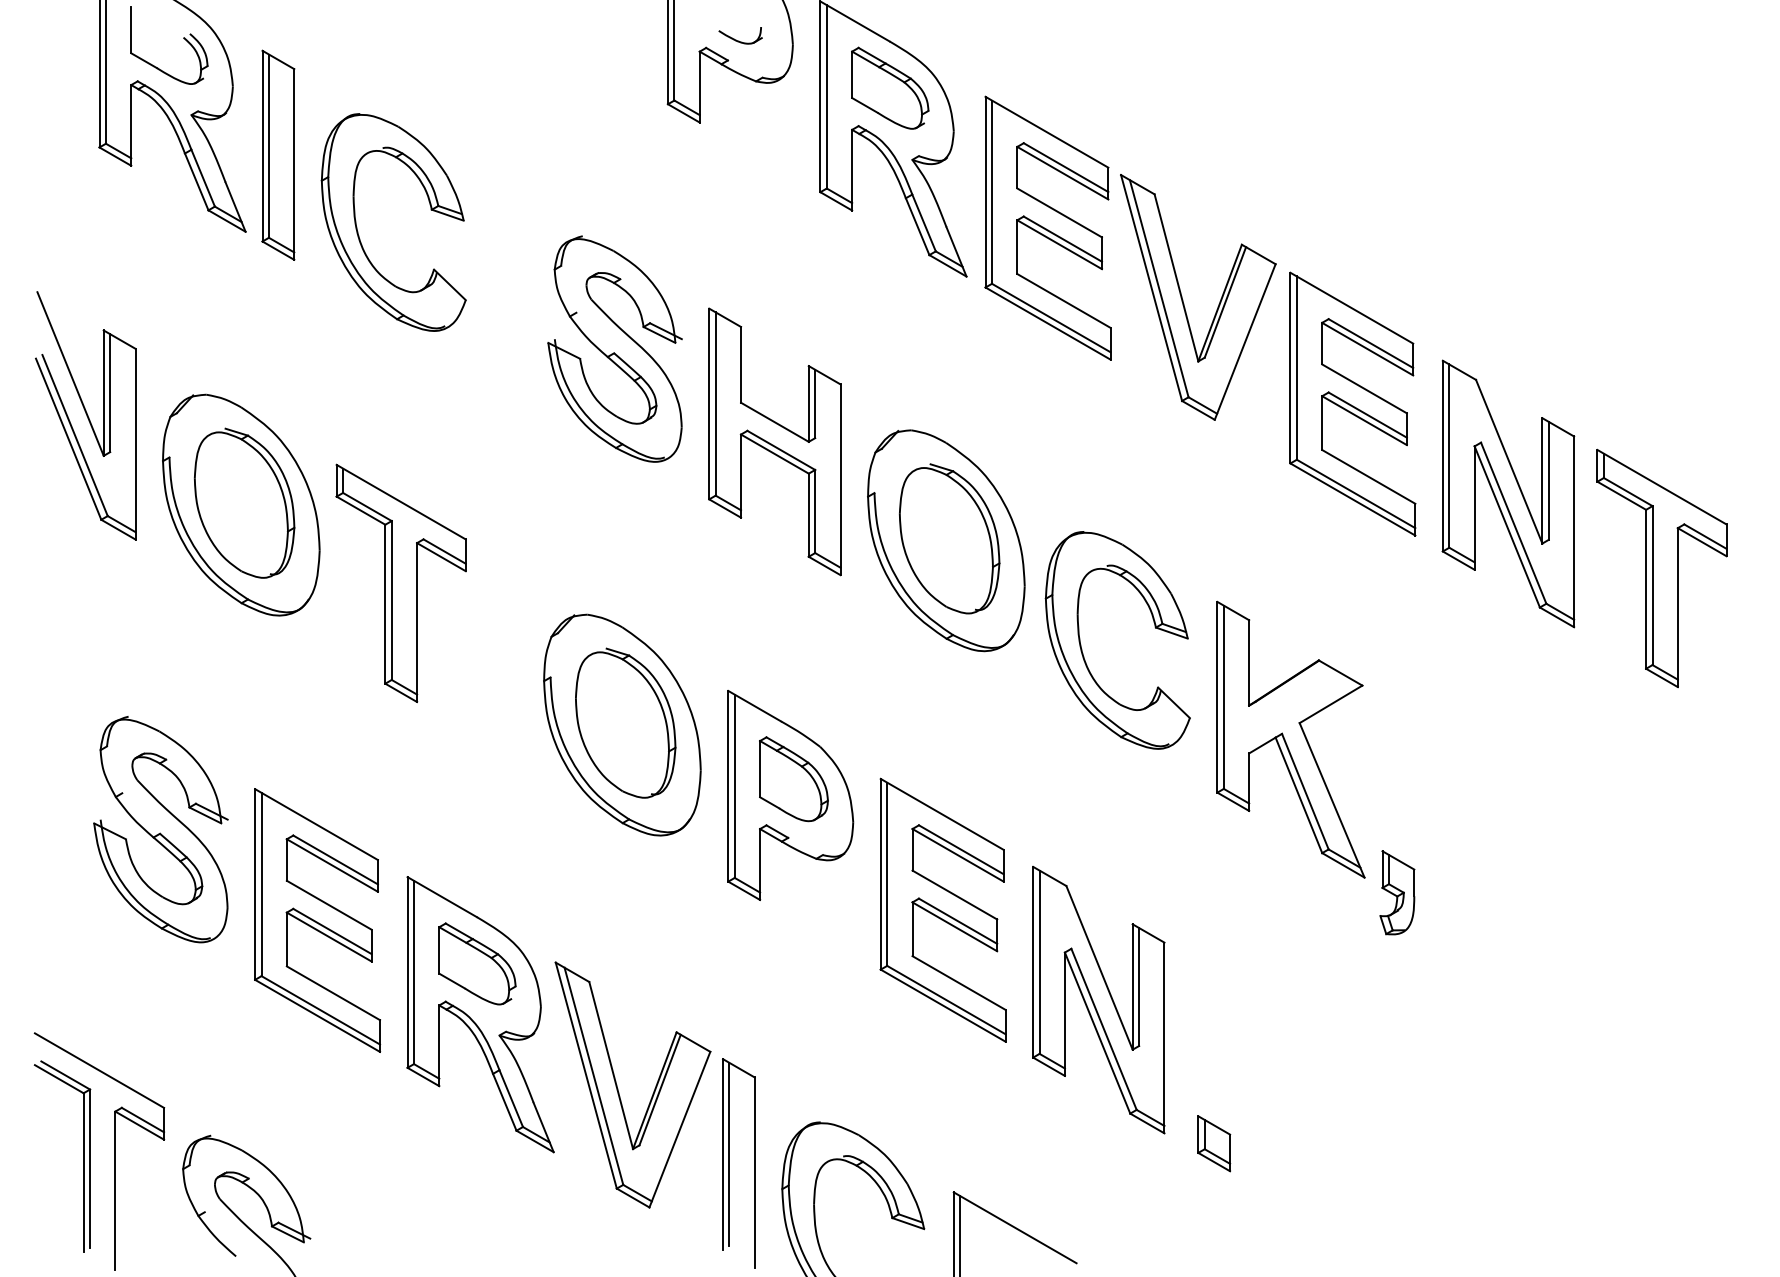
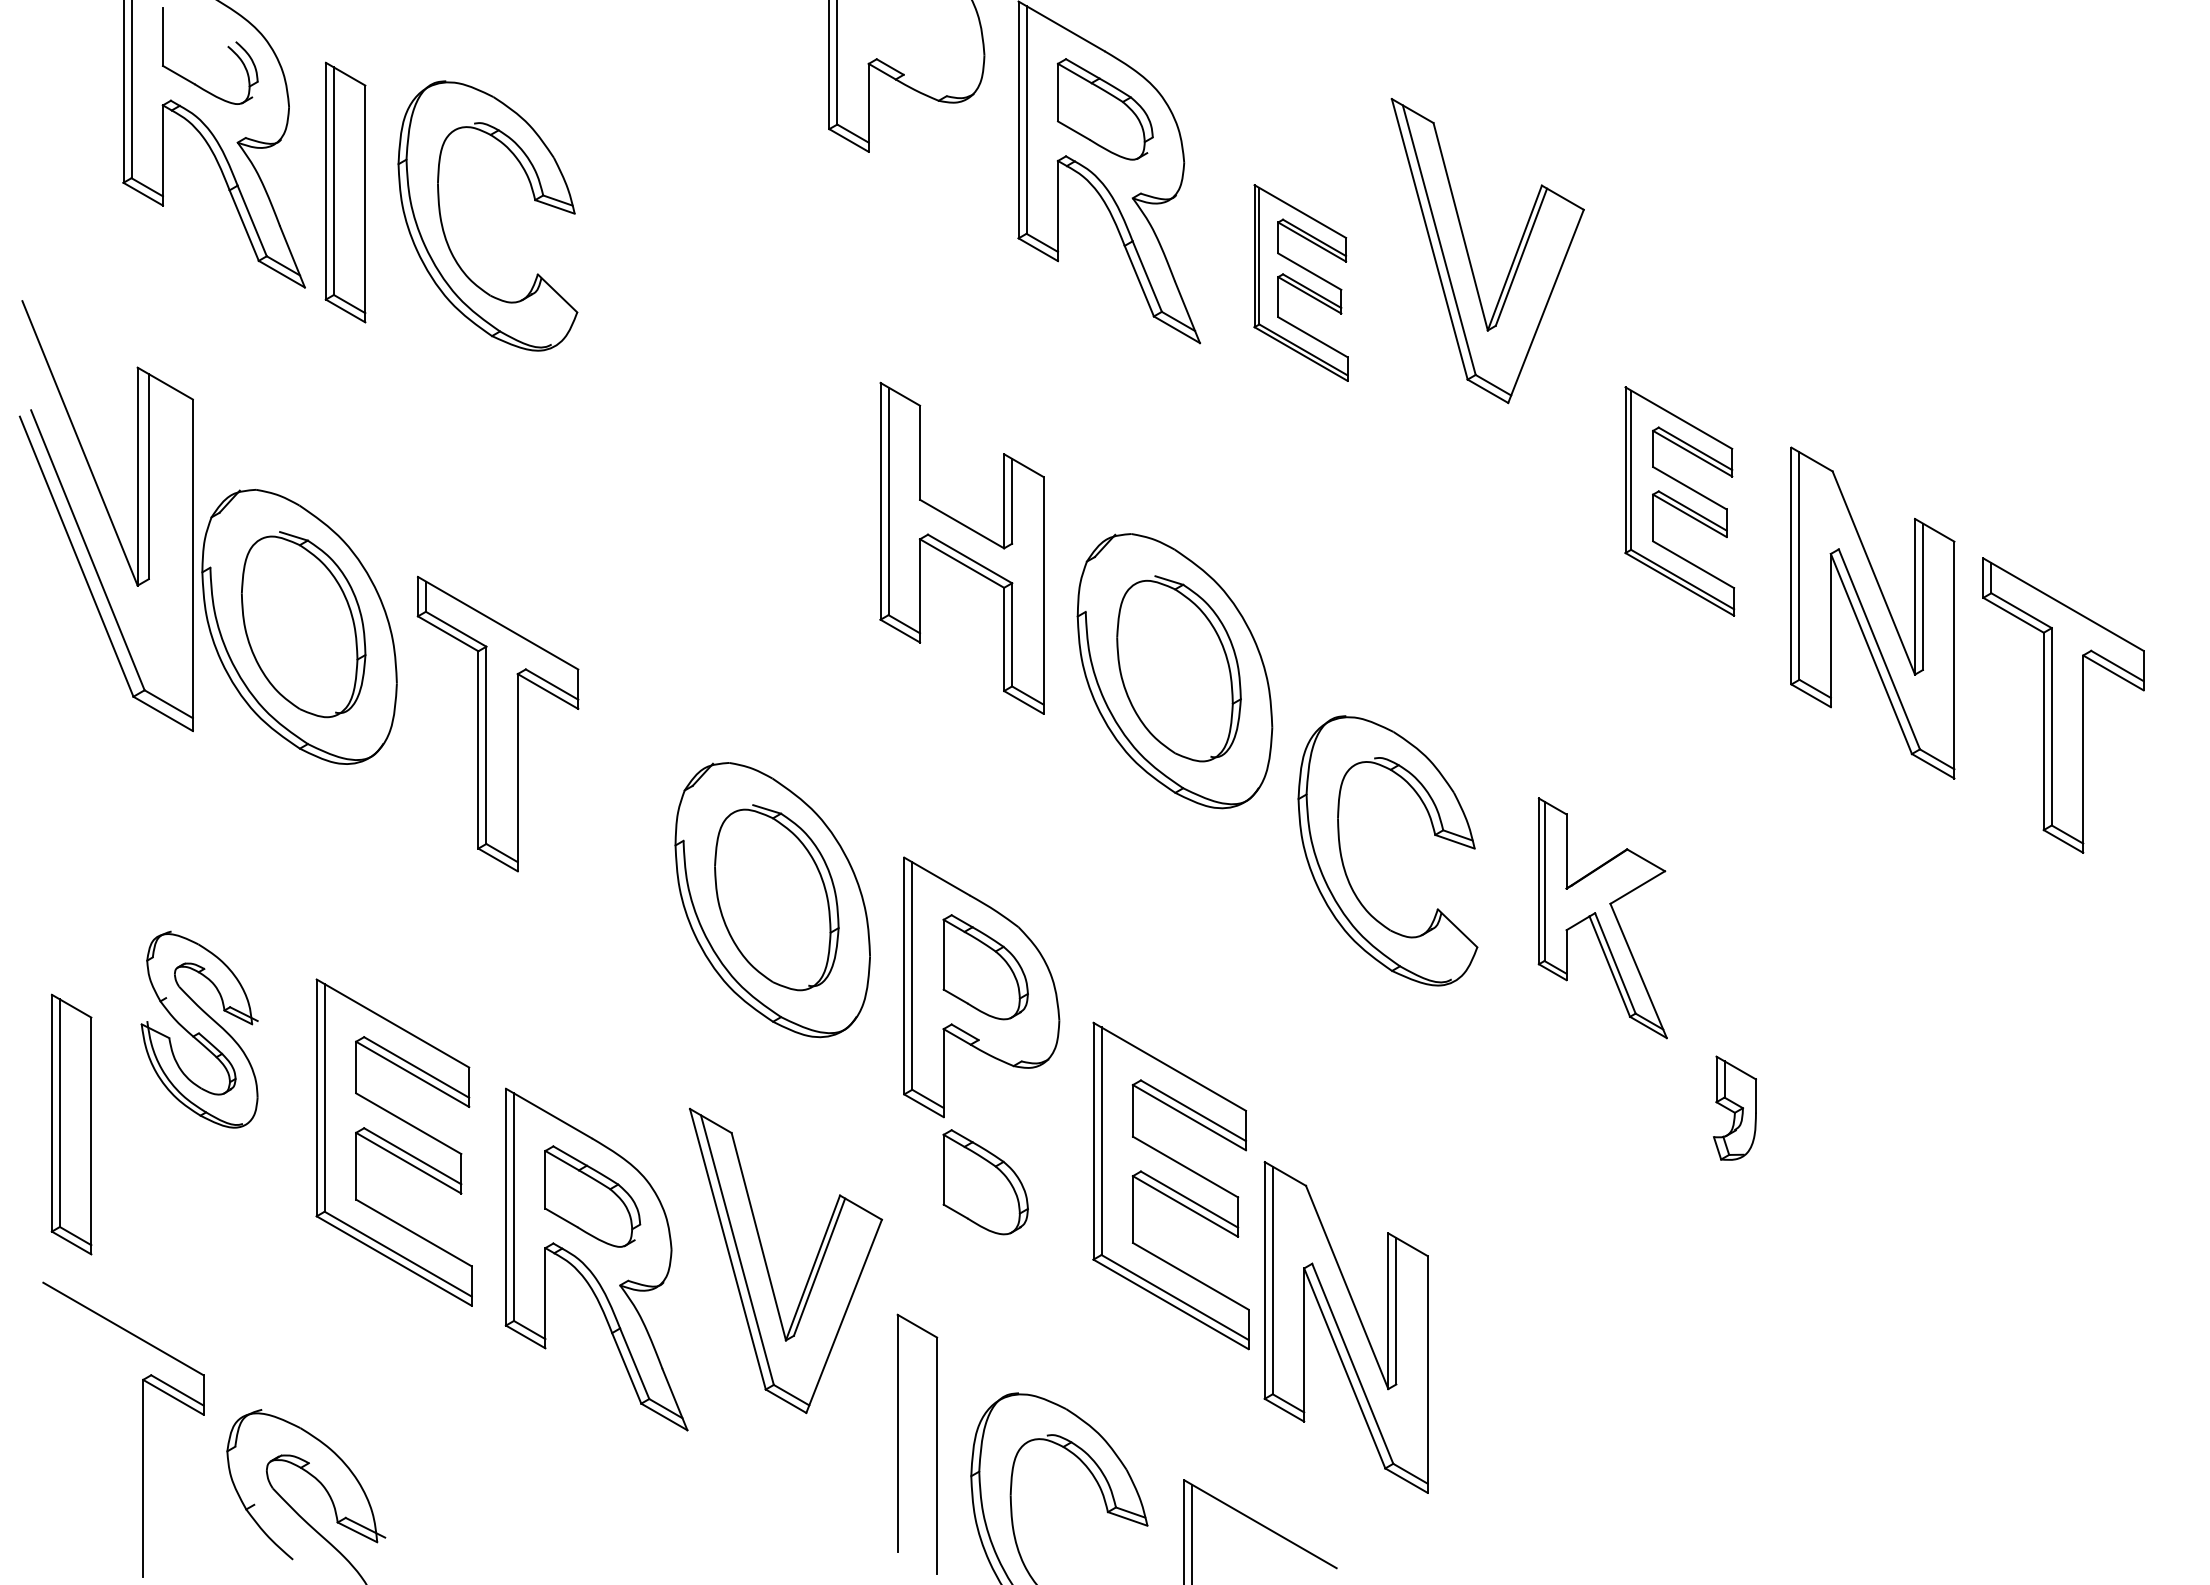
part: (739, 40) -> (918, 50), removed
part: (1047, 227) -> (1300, 282), size x0.6
part: (358, 230) -> (443, 226), moved
part: (1183, 301) -> (1469, 255), moved
part: (614, 349) -> (763, 433), removed
part: (1352, 404) -> (1679, 501), size x0.7
part: (85, 415) -> (106, 515), size x1.4
part: (1082, 648) -> (1343, 860), moved
part: (1290, 739) -> (1602, 918), size x0.7
part: (160, 829) -> (199, 1029), size x0.7
part: (57, 905) -> (71, 1124), added
part: (942, 909) -> (1170, 1185), moved
part: (793, 952) -> (985, 1182), added
part: (1098, 1000) -> (1345, 1327), moved
part: (618, 1088) -> (767, 1265), moved
part: (1214, 1143) -> (1507, 1419), removed
line: (729, 1154) -> (905, 1433), removed
part: (83, 1156) -> (103, 1435), removed

